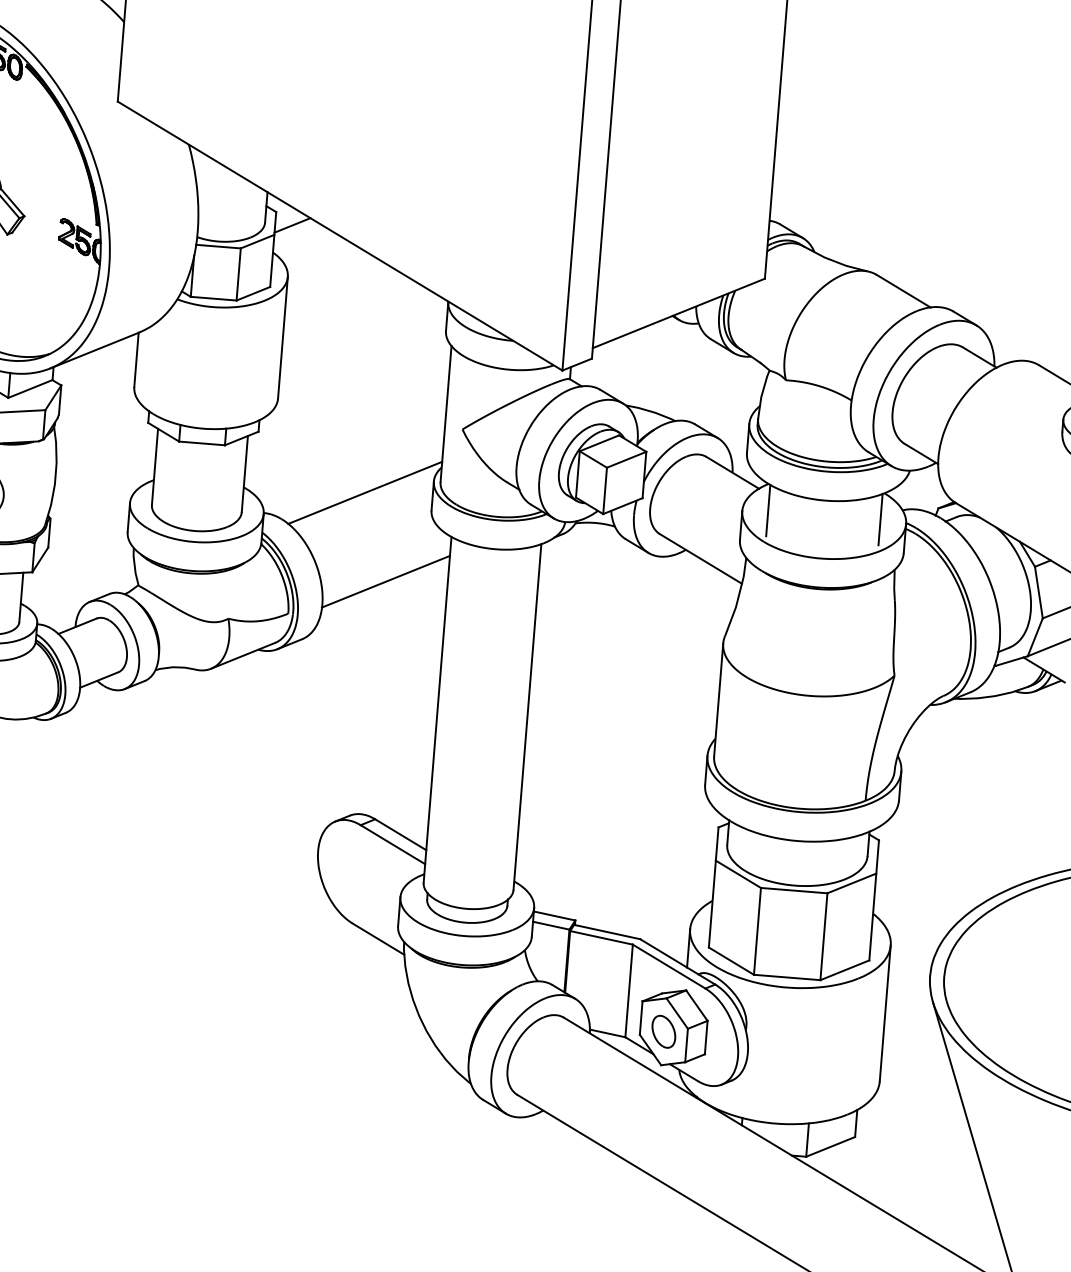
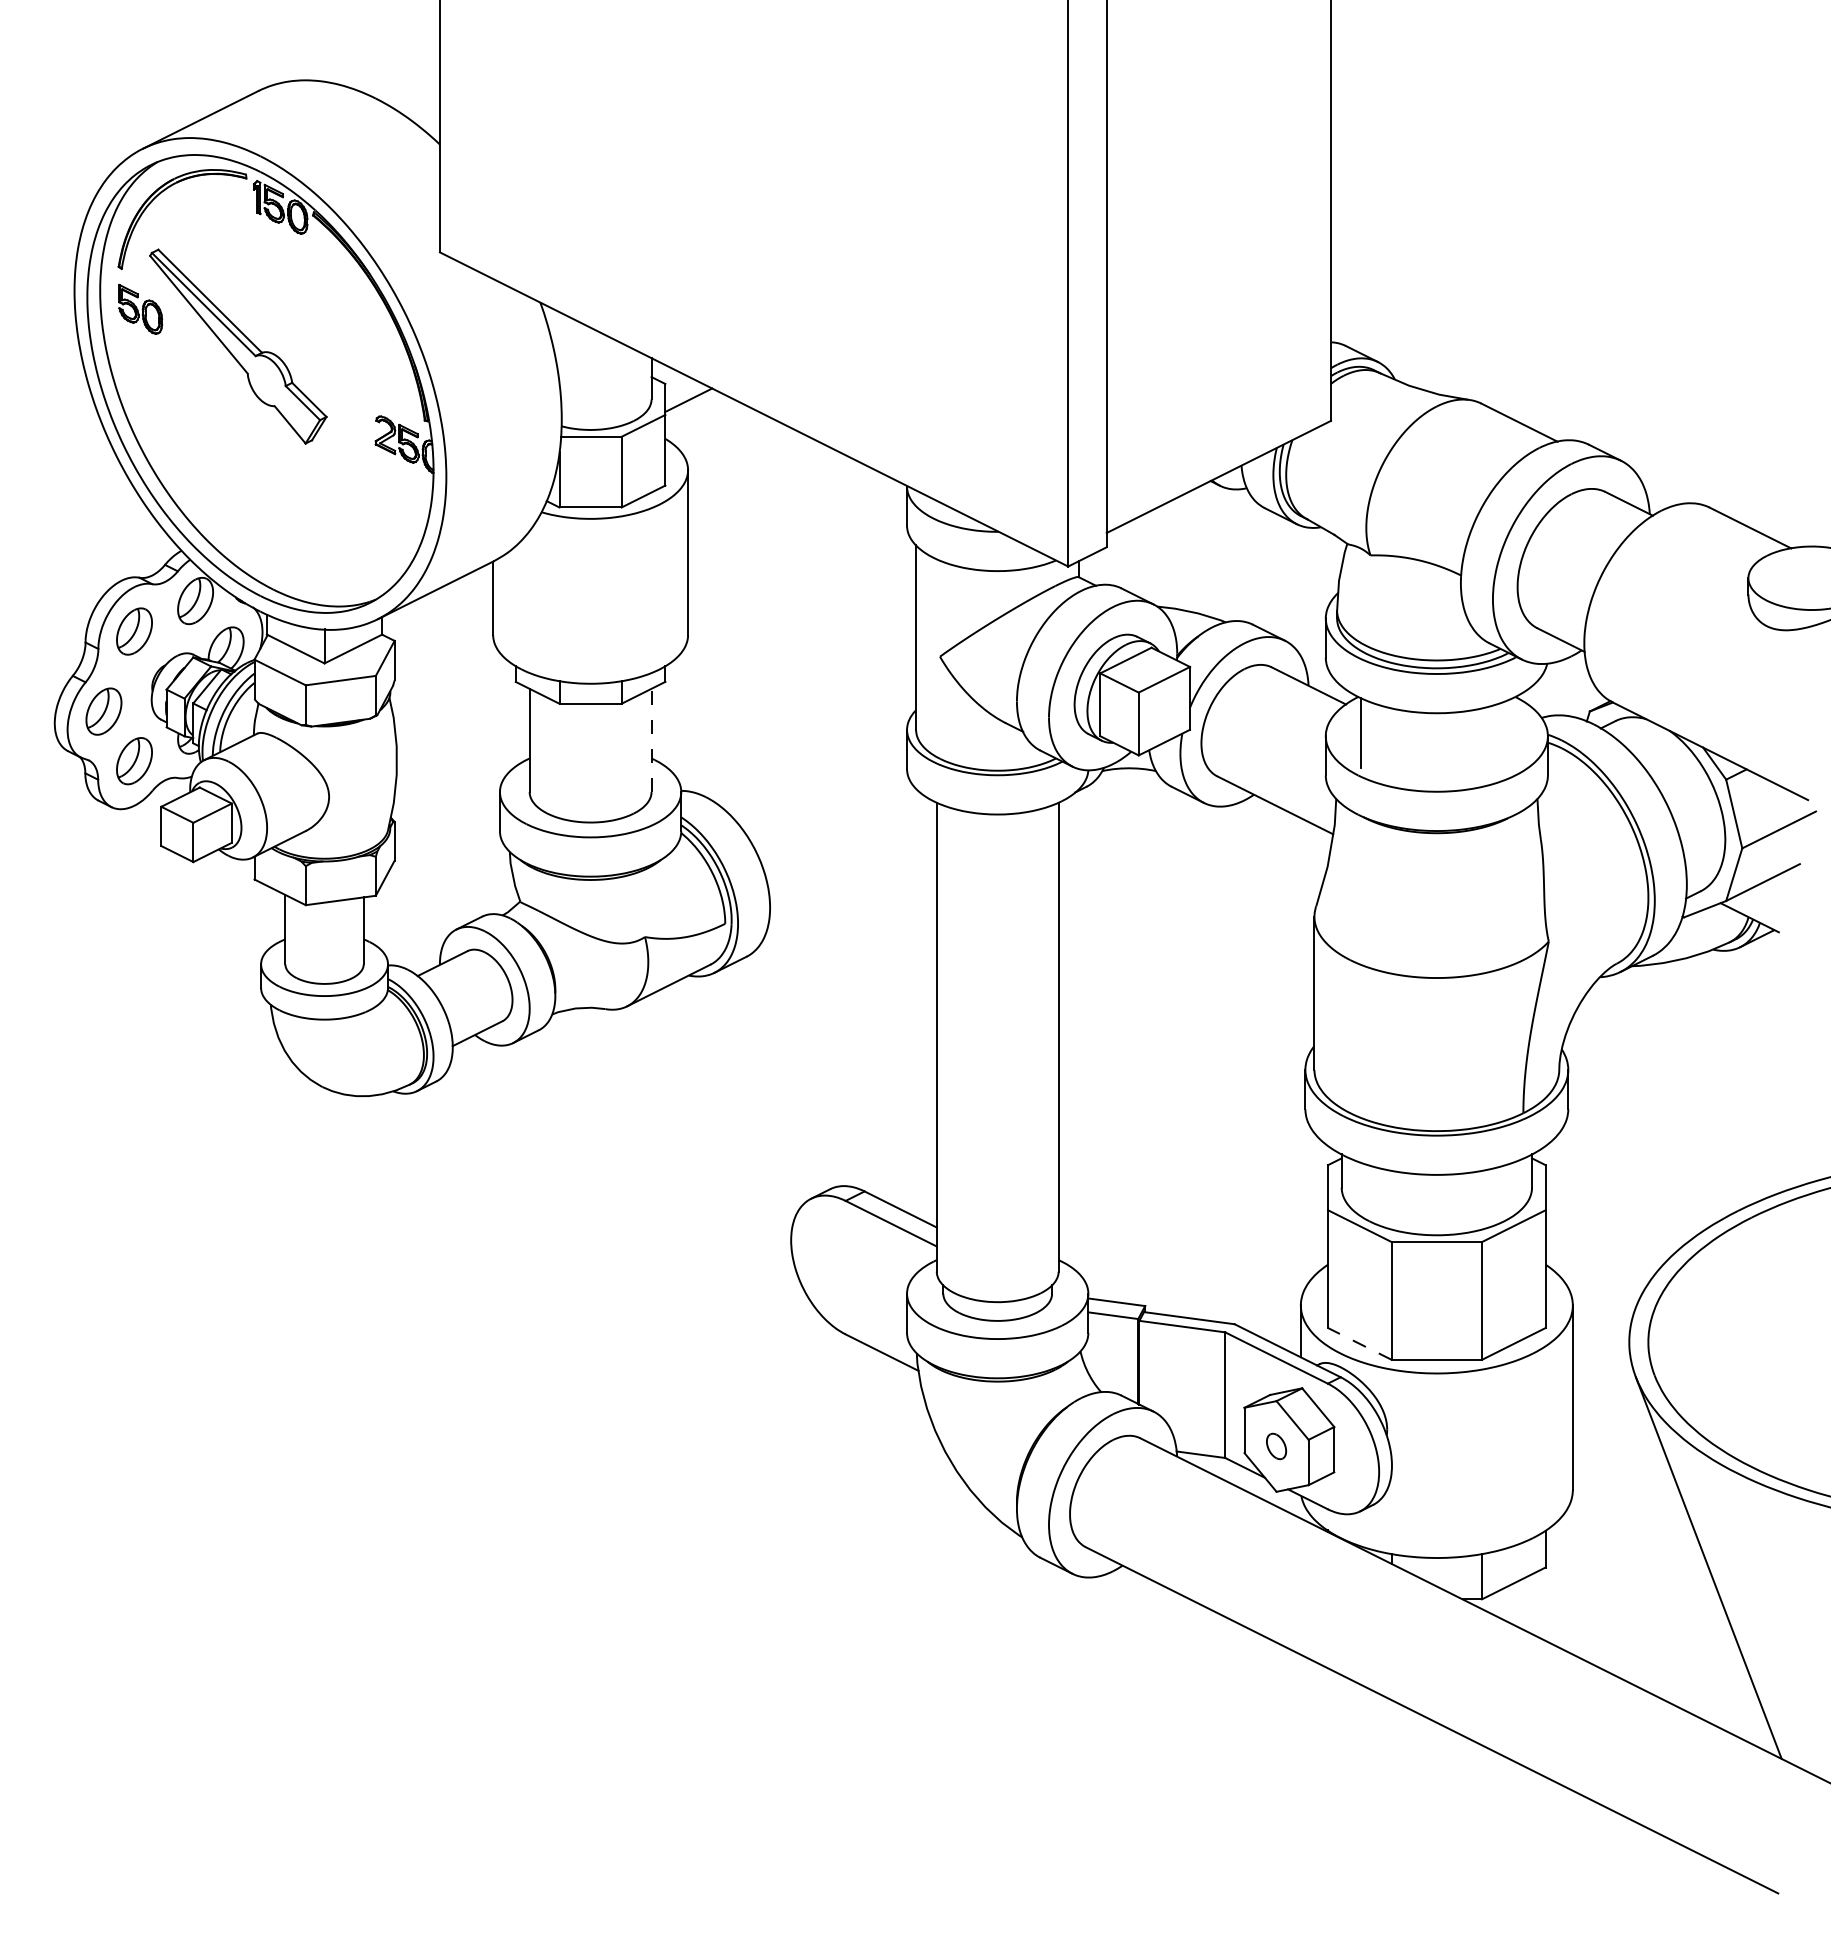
line: (244, 474) -> (651, 740), solid -> dashed
line: (365, 492) -> (815, 752), removed
line: (880, 519) -> (1513, 732), removed
line: (385, 581) -> (852, 869), removed
line: (731, 960) -> (1359, 1343), solid -> dashed
part: (663, 1031) -> (1276, 1446), size x0.6

